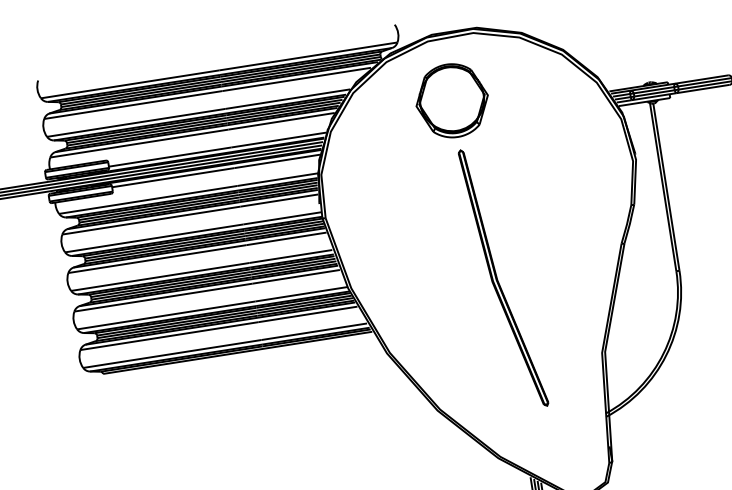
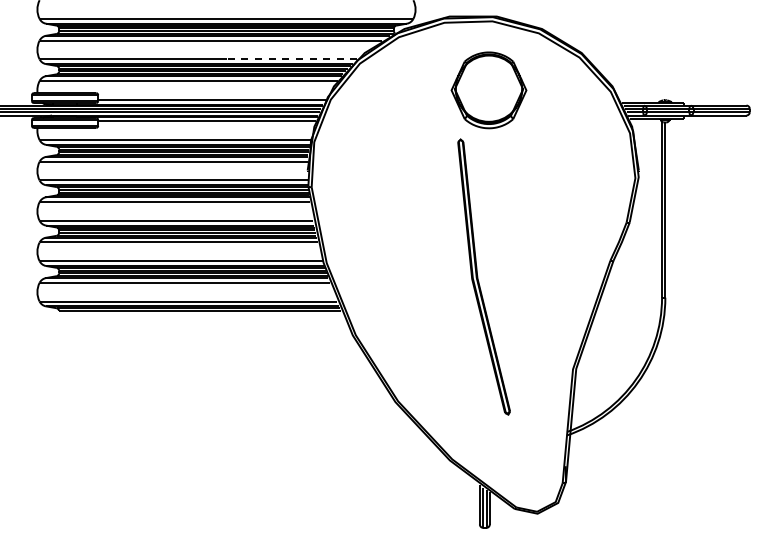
line: (288, 99) -> (292, 59), solid -> dashed
part: (451, 101) -> (488, 90), moved

